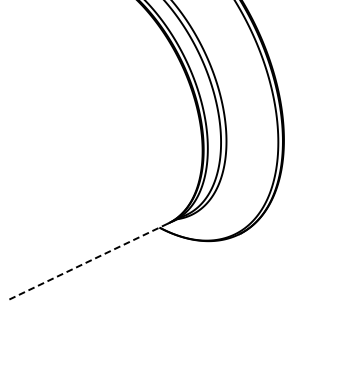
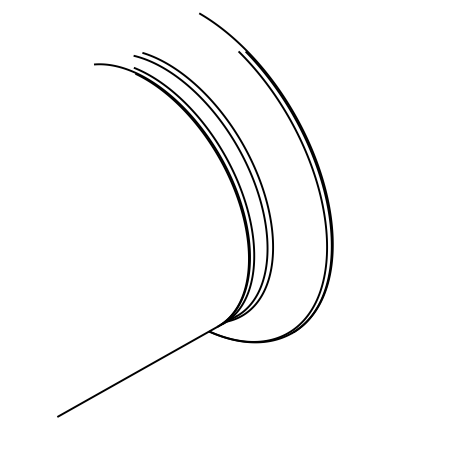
line: (89, 261) -> (138, 371), dashed -> solid

